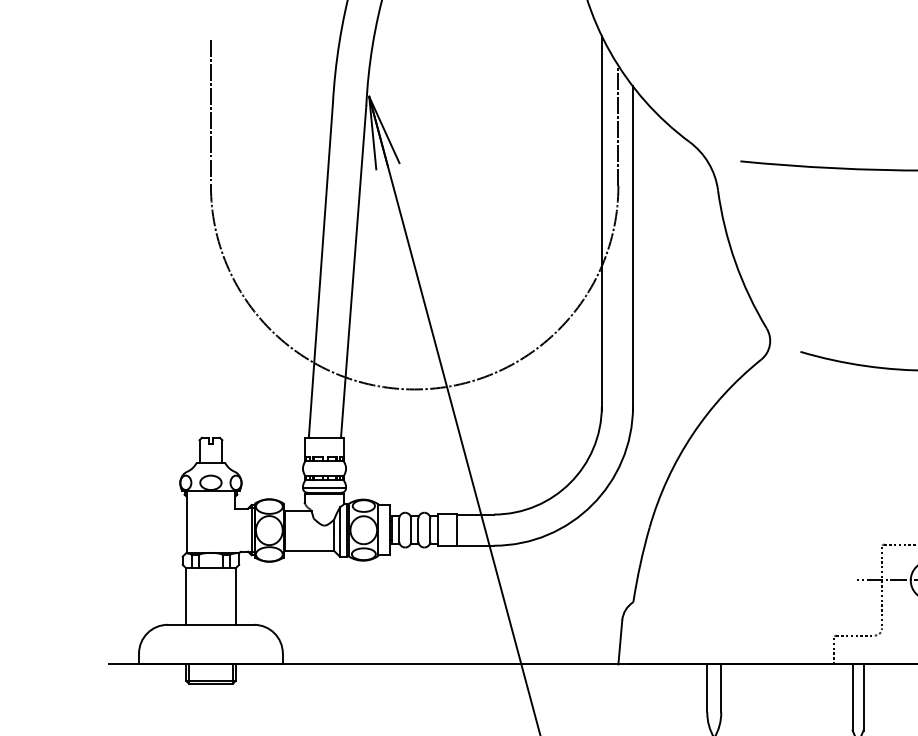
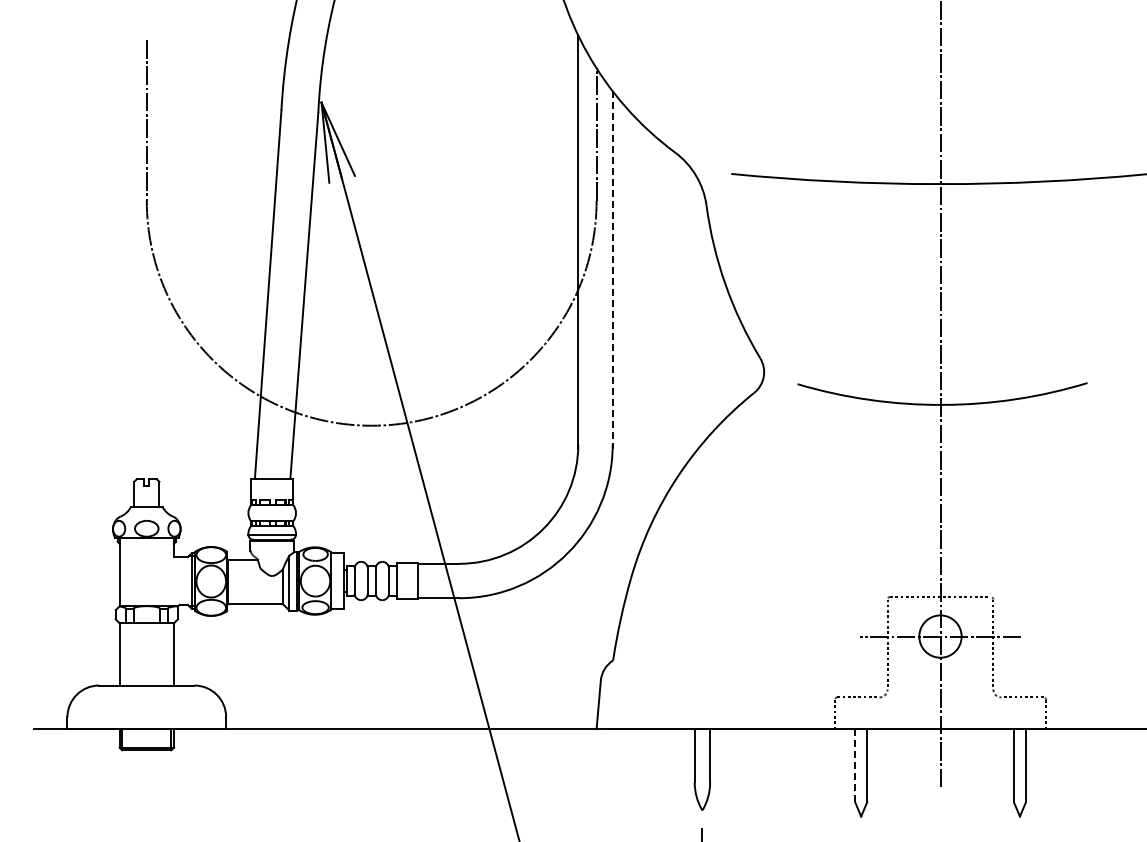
line: (632, 248) -> (612, 270), solid -> dashed
line: (852, 697) -> (855, 765), solid -> dashed

